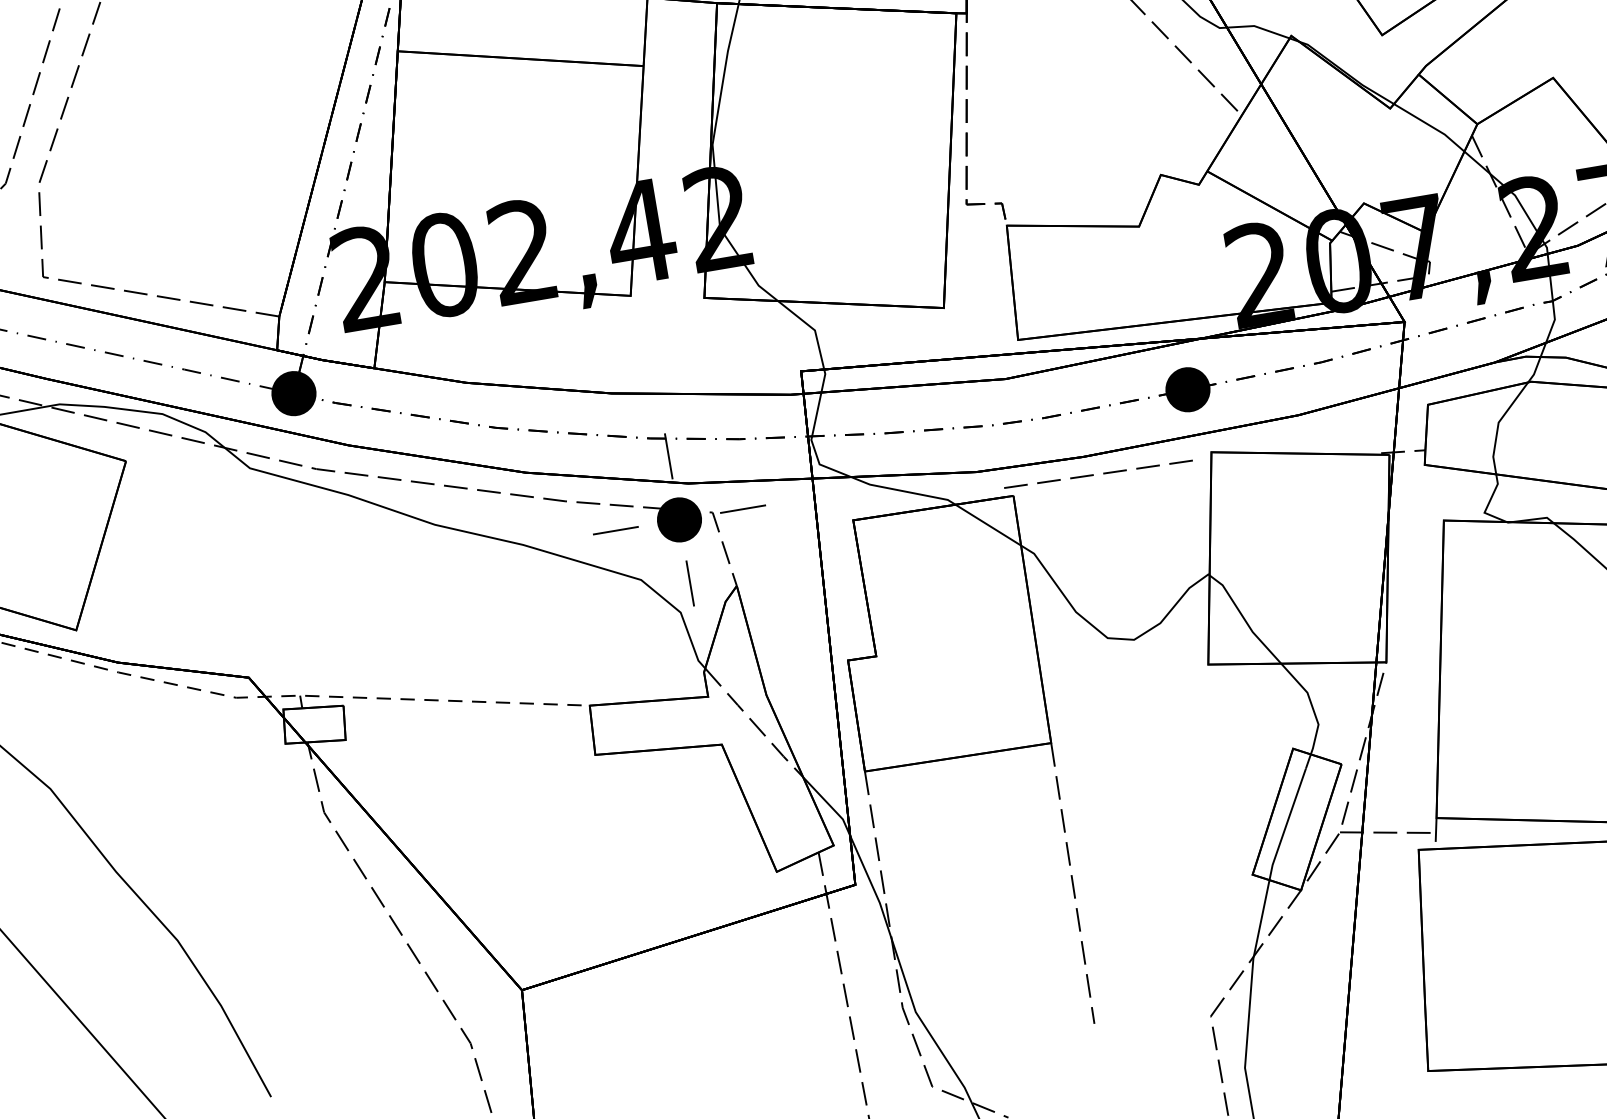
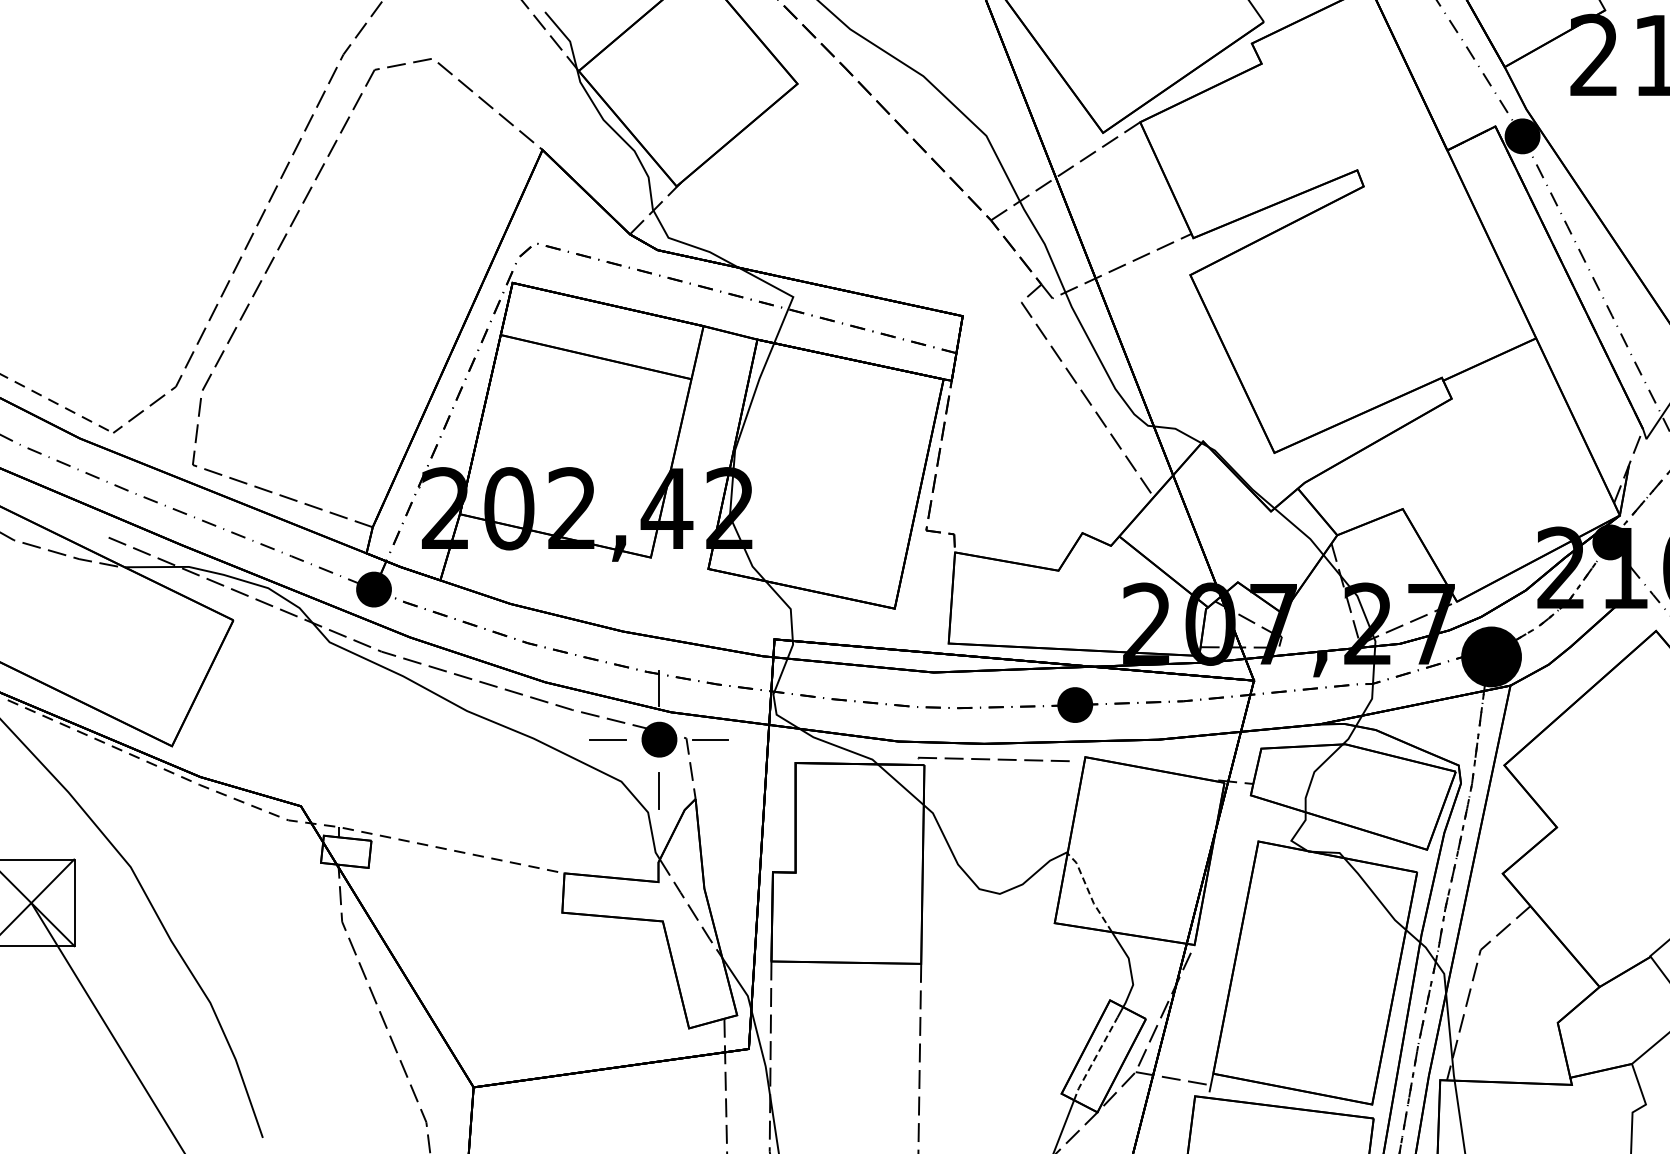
line: (1244, 619) -> (1089, 892), solid -> dashed
line: (1286, 825) -> (1094, 1059), solid -> dashed

